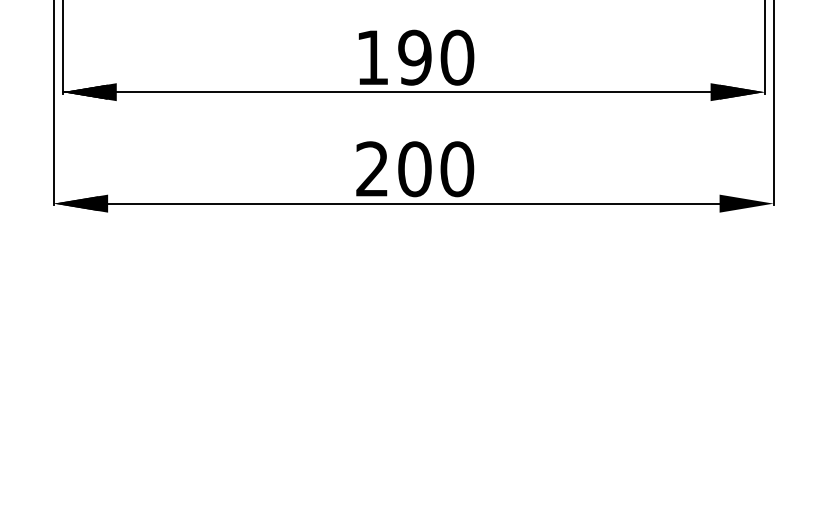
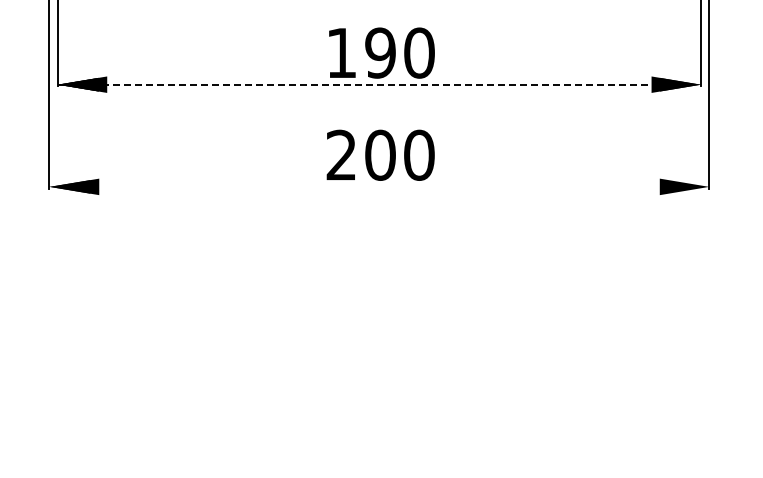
line: (386, 91) -> (354, 84), solid -> dashed
line: (395, 203) -> (362, 186), removed

